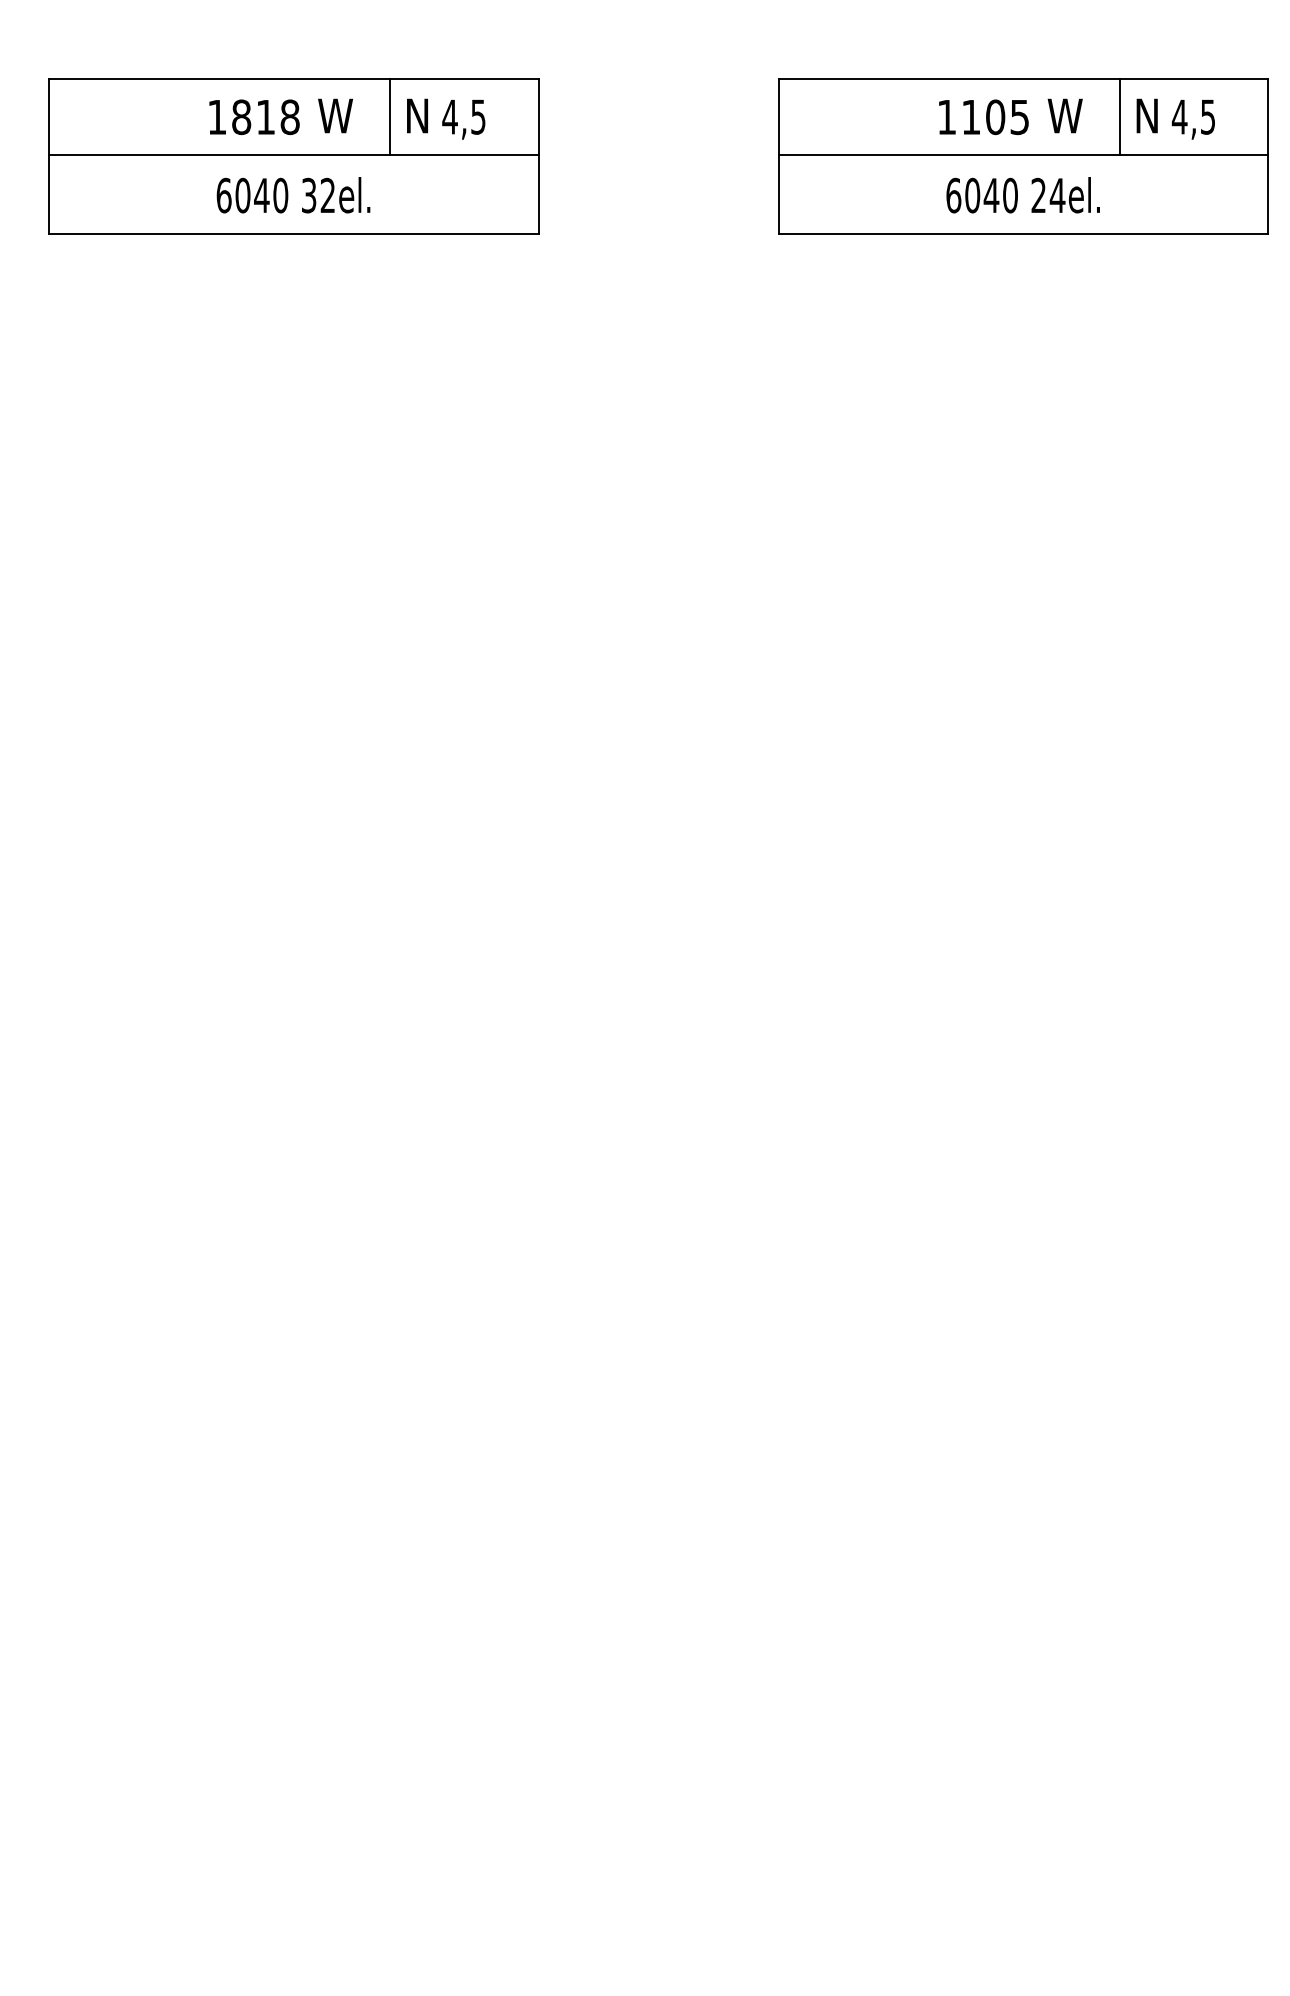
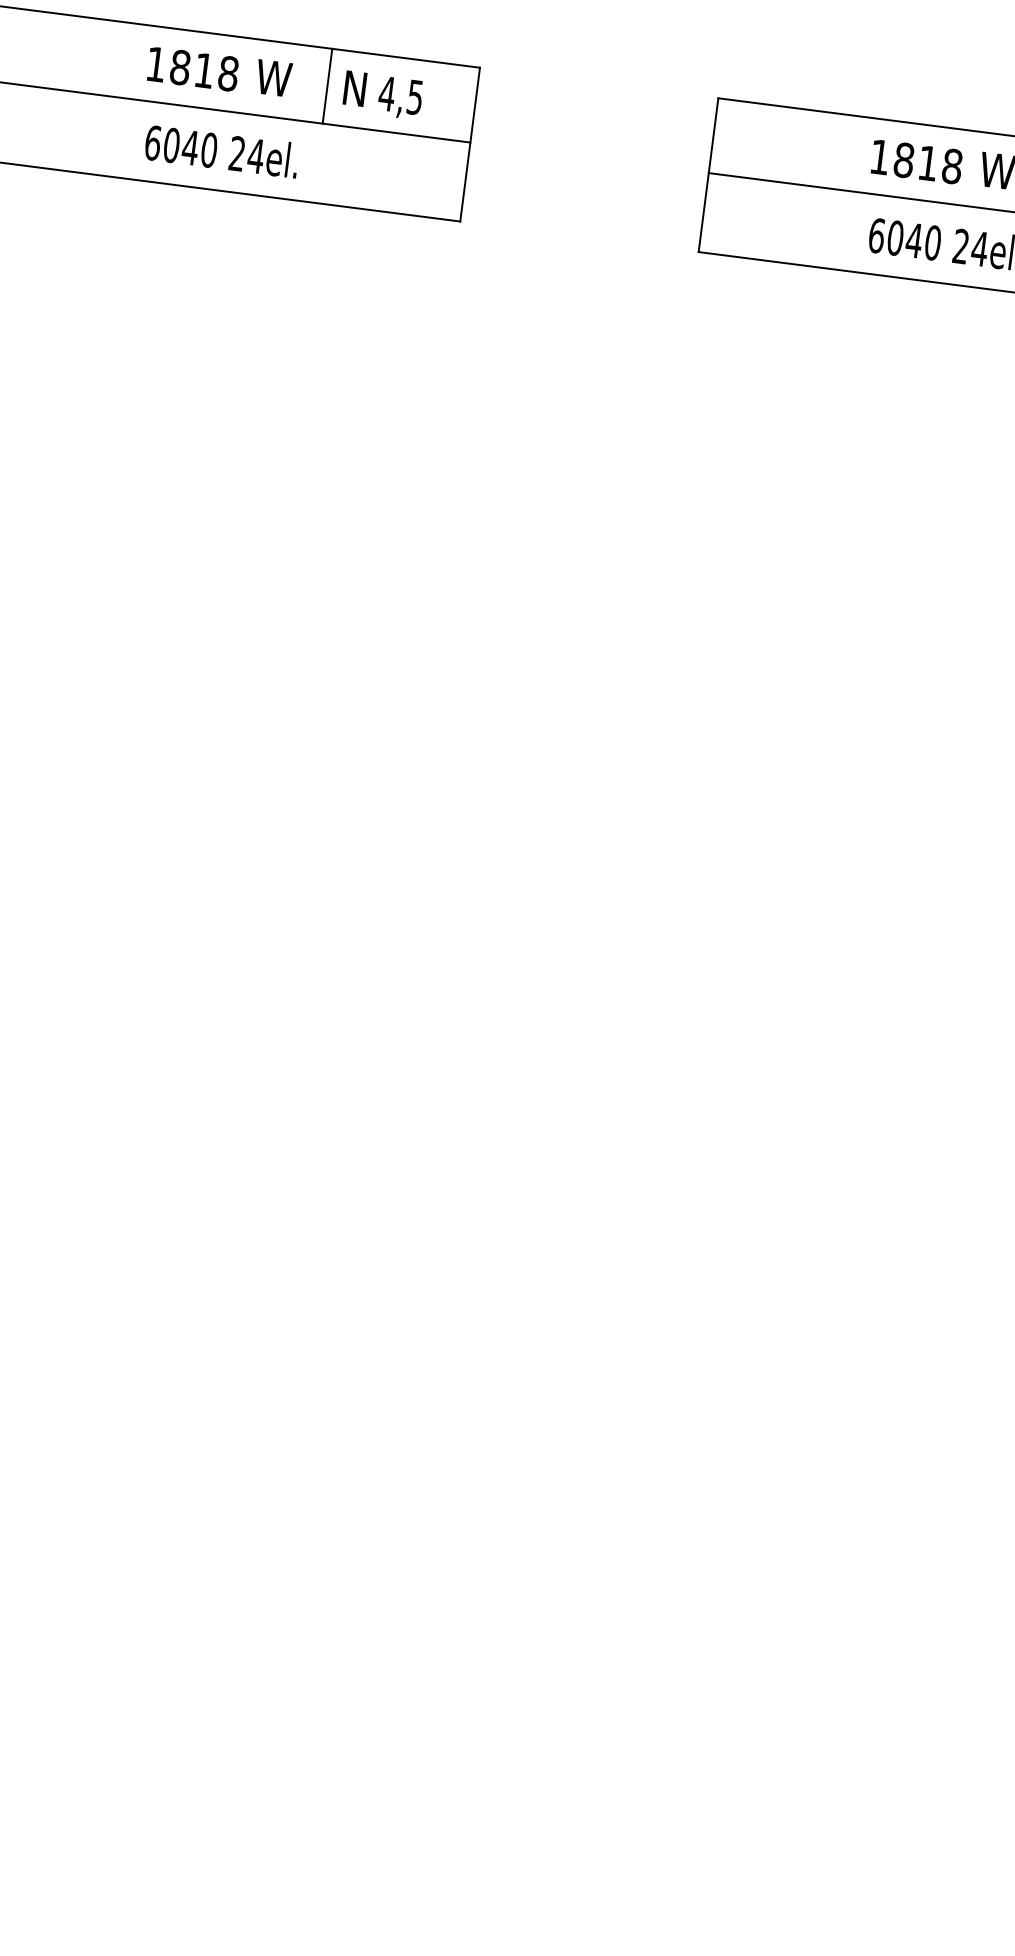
text: (995, 117) -> (928, 163), 1105 -> 1818
text: (318, 195) -> (246, 154), 32el. -> 24el.

